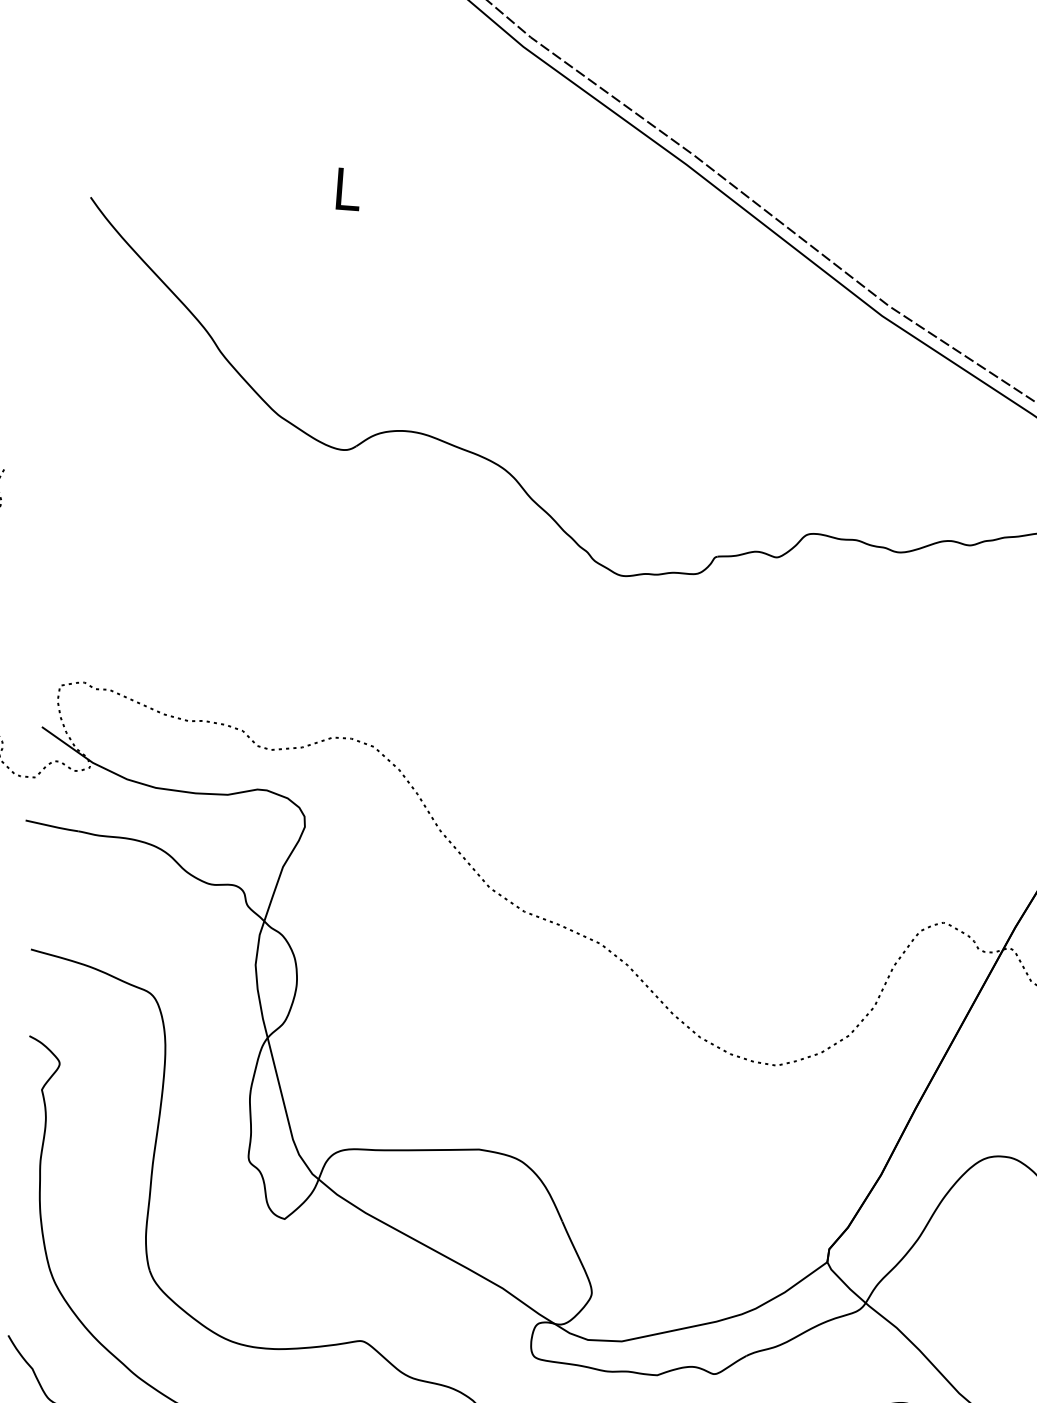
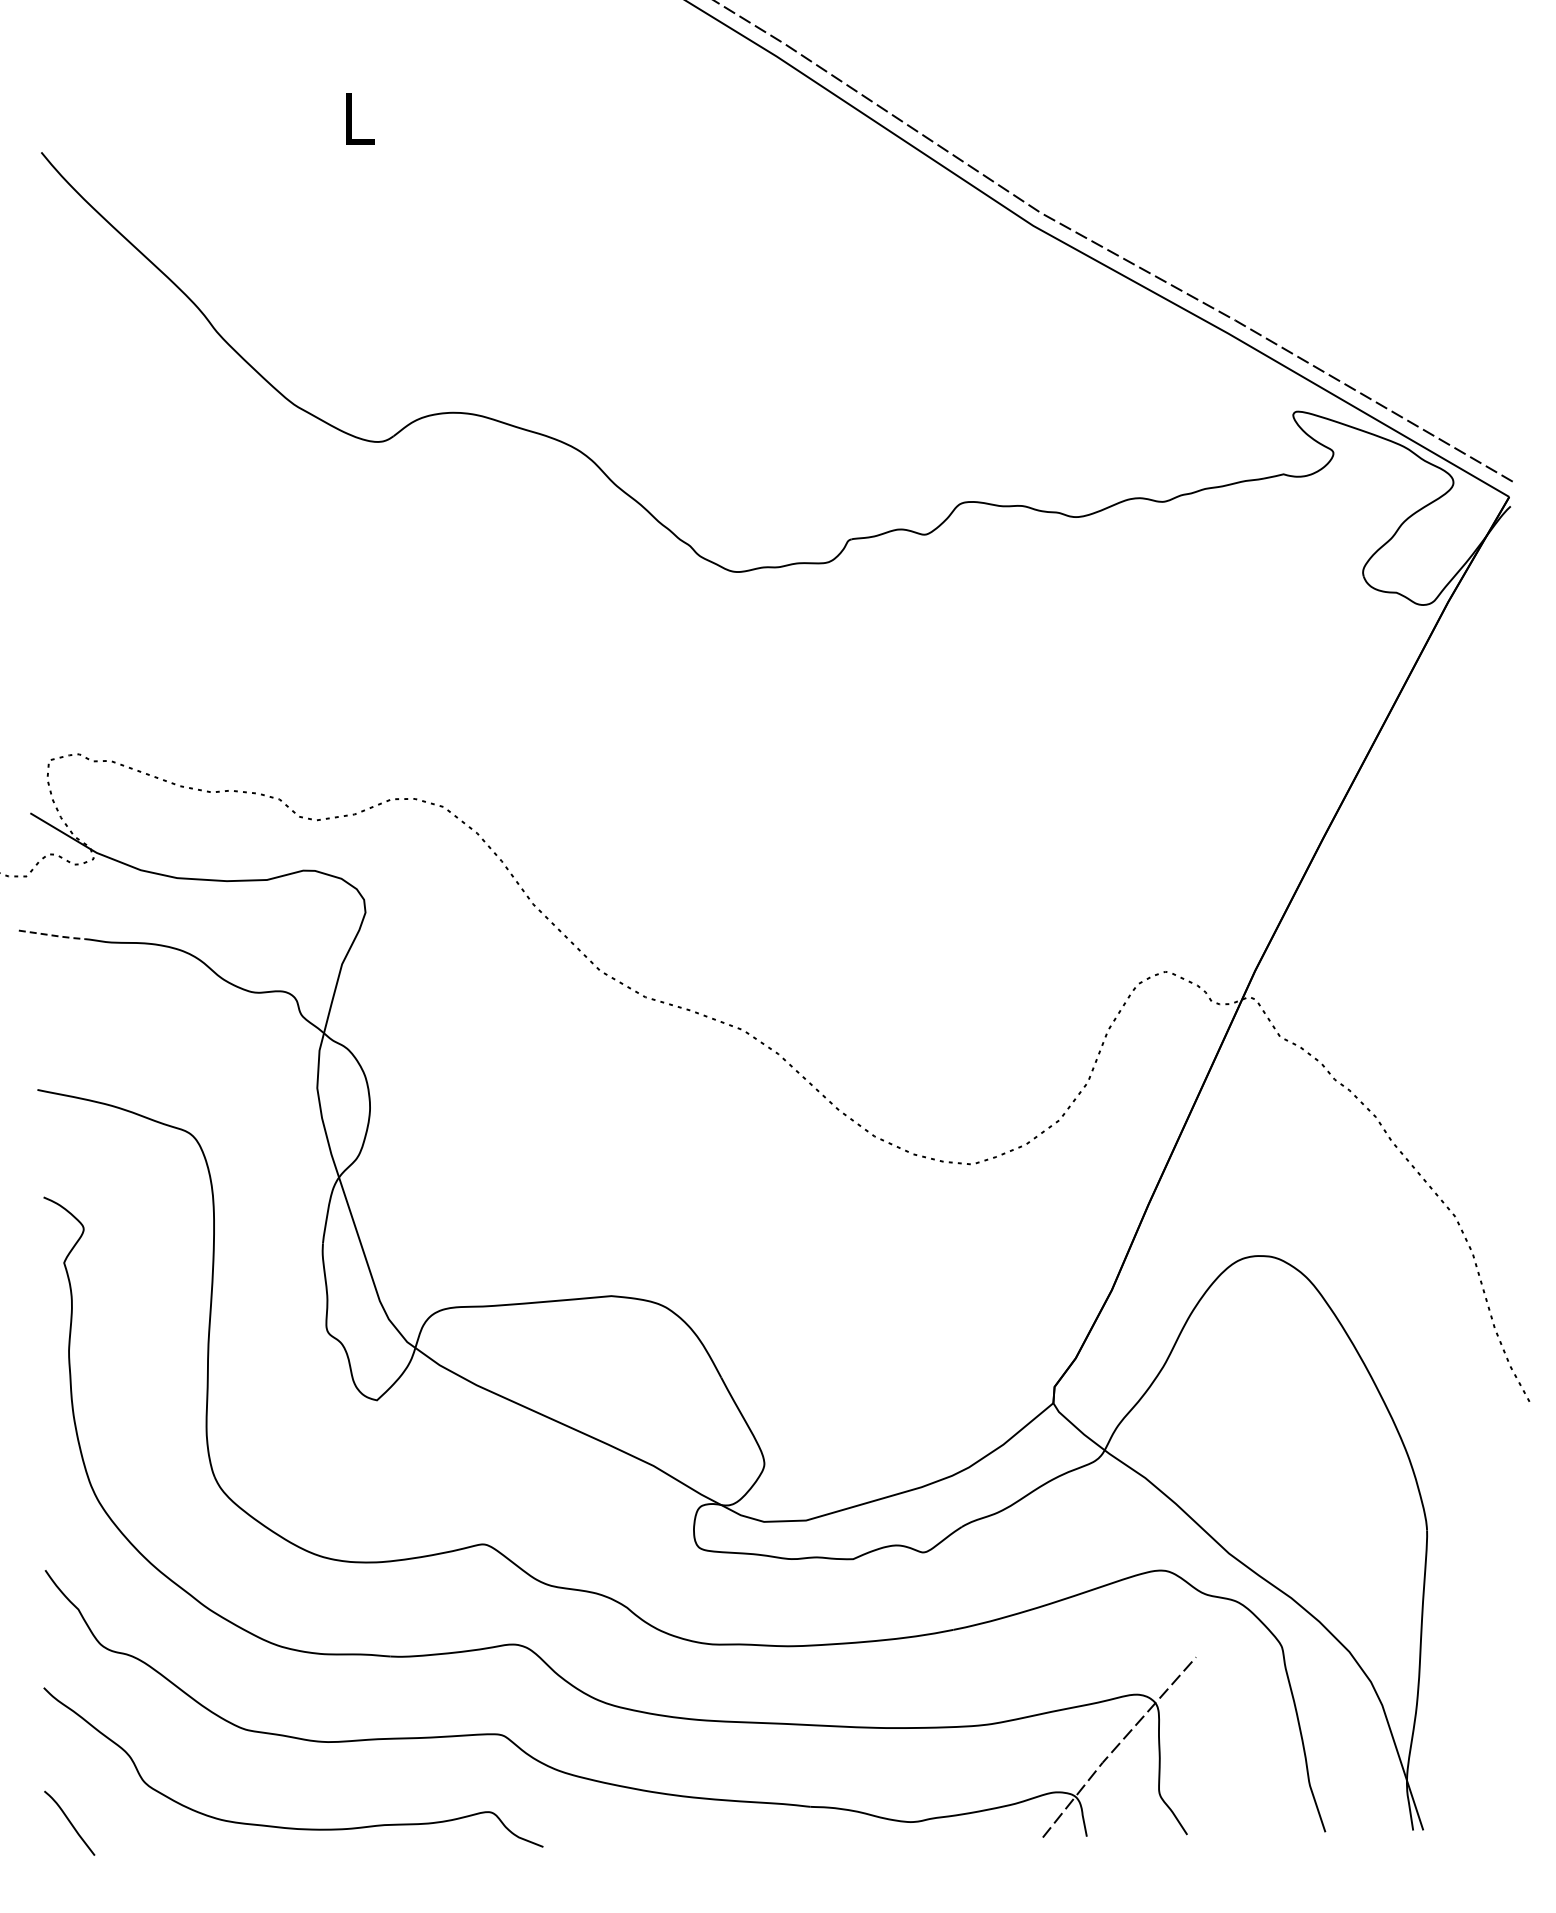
line: (53, 826) -> (53, 935), solid -> dashed

